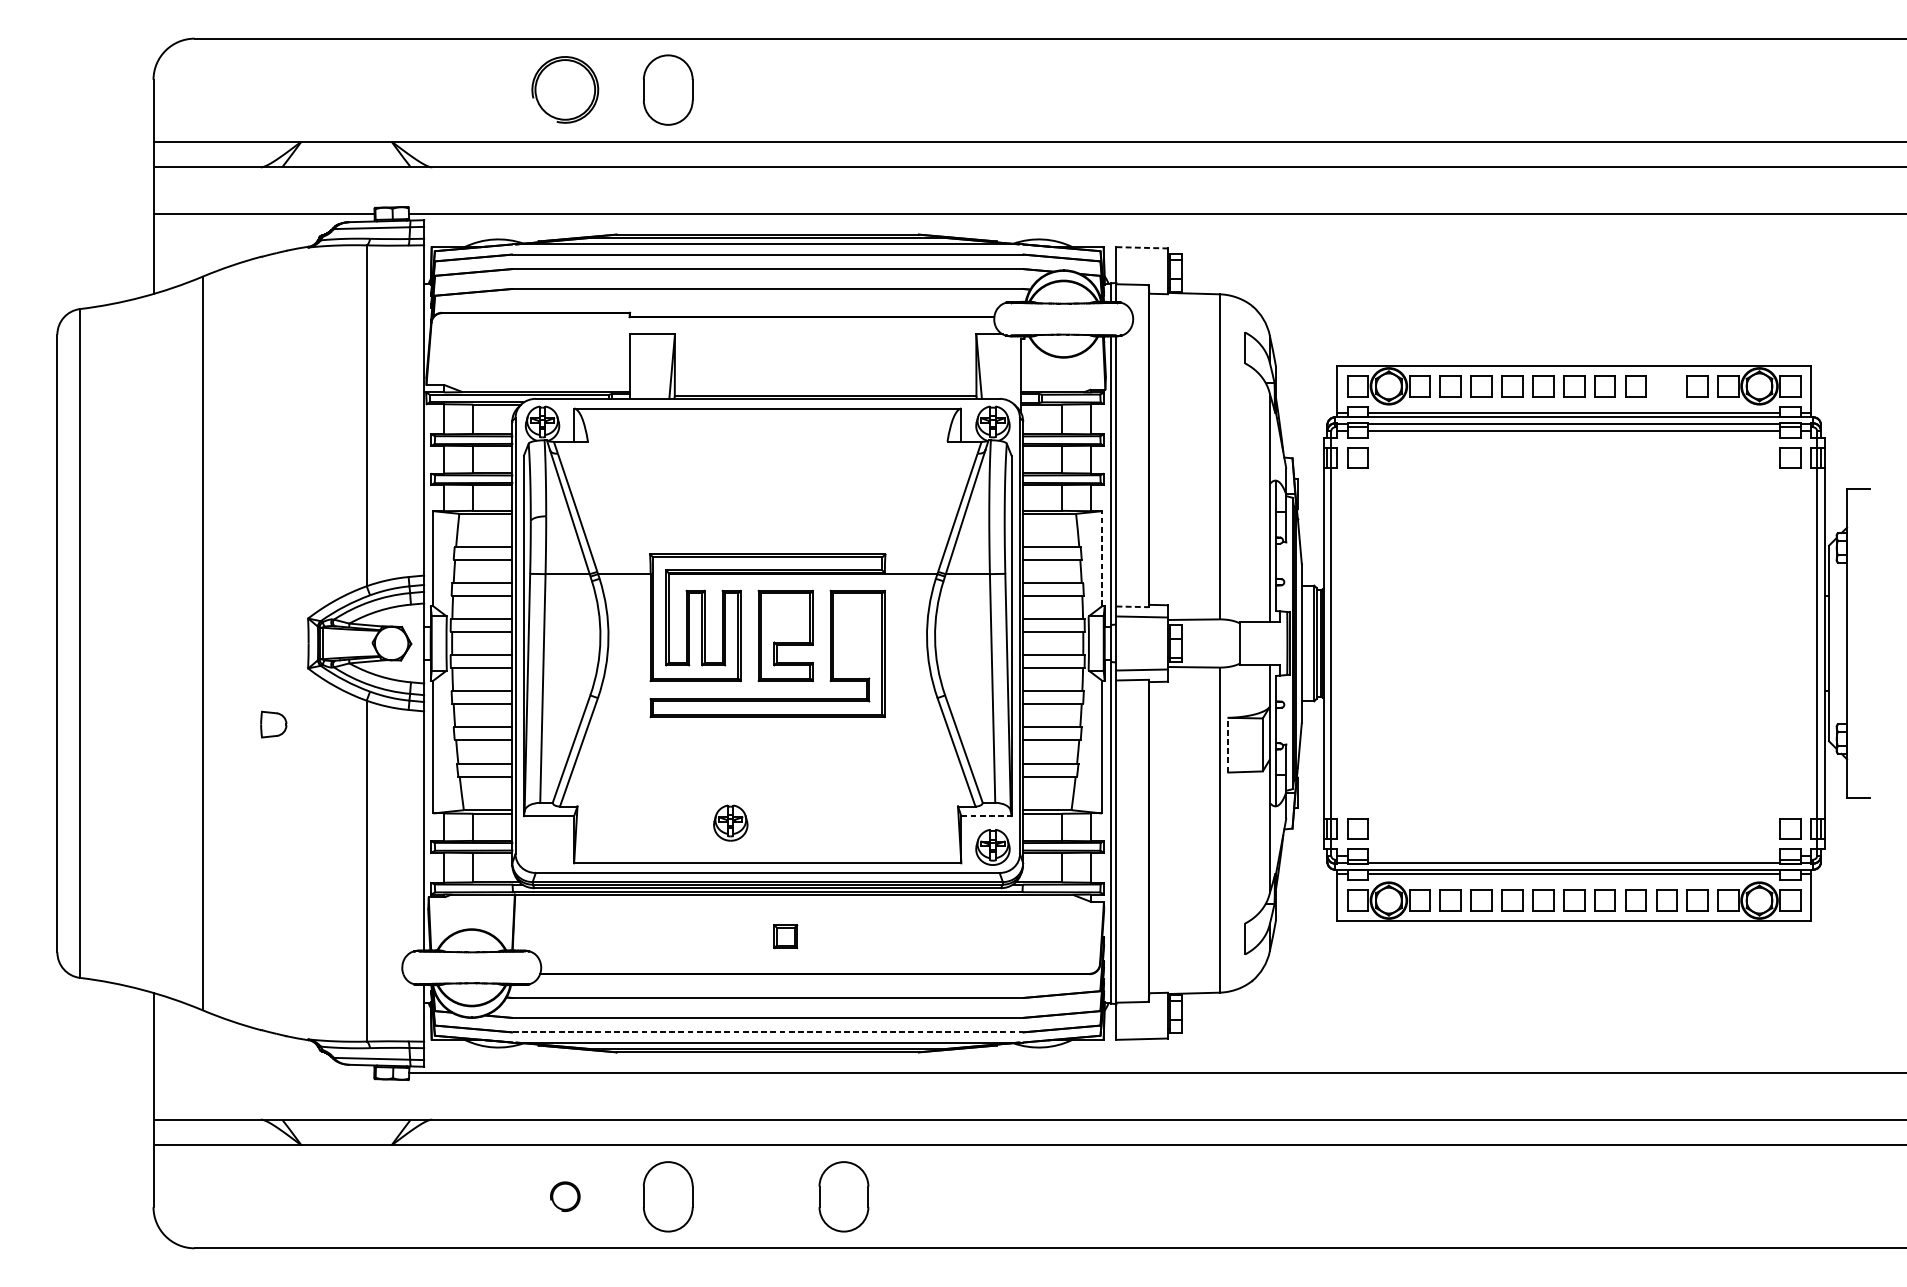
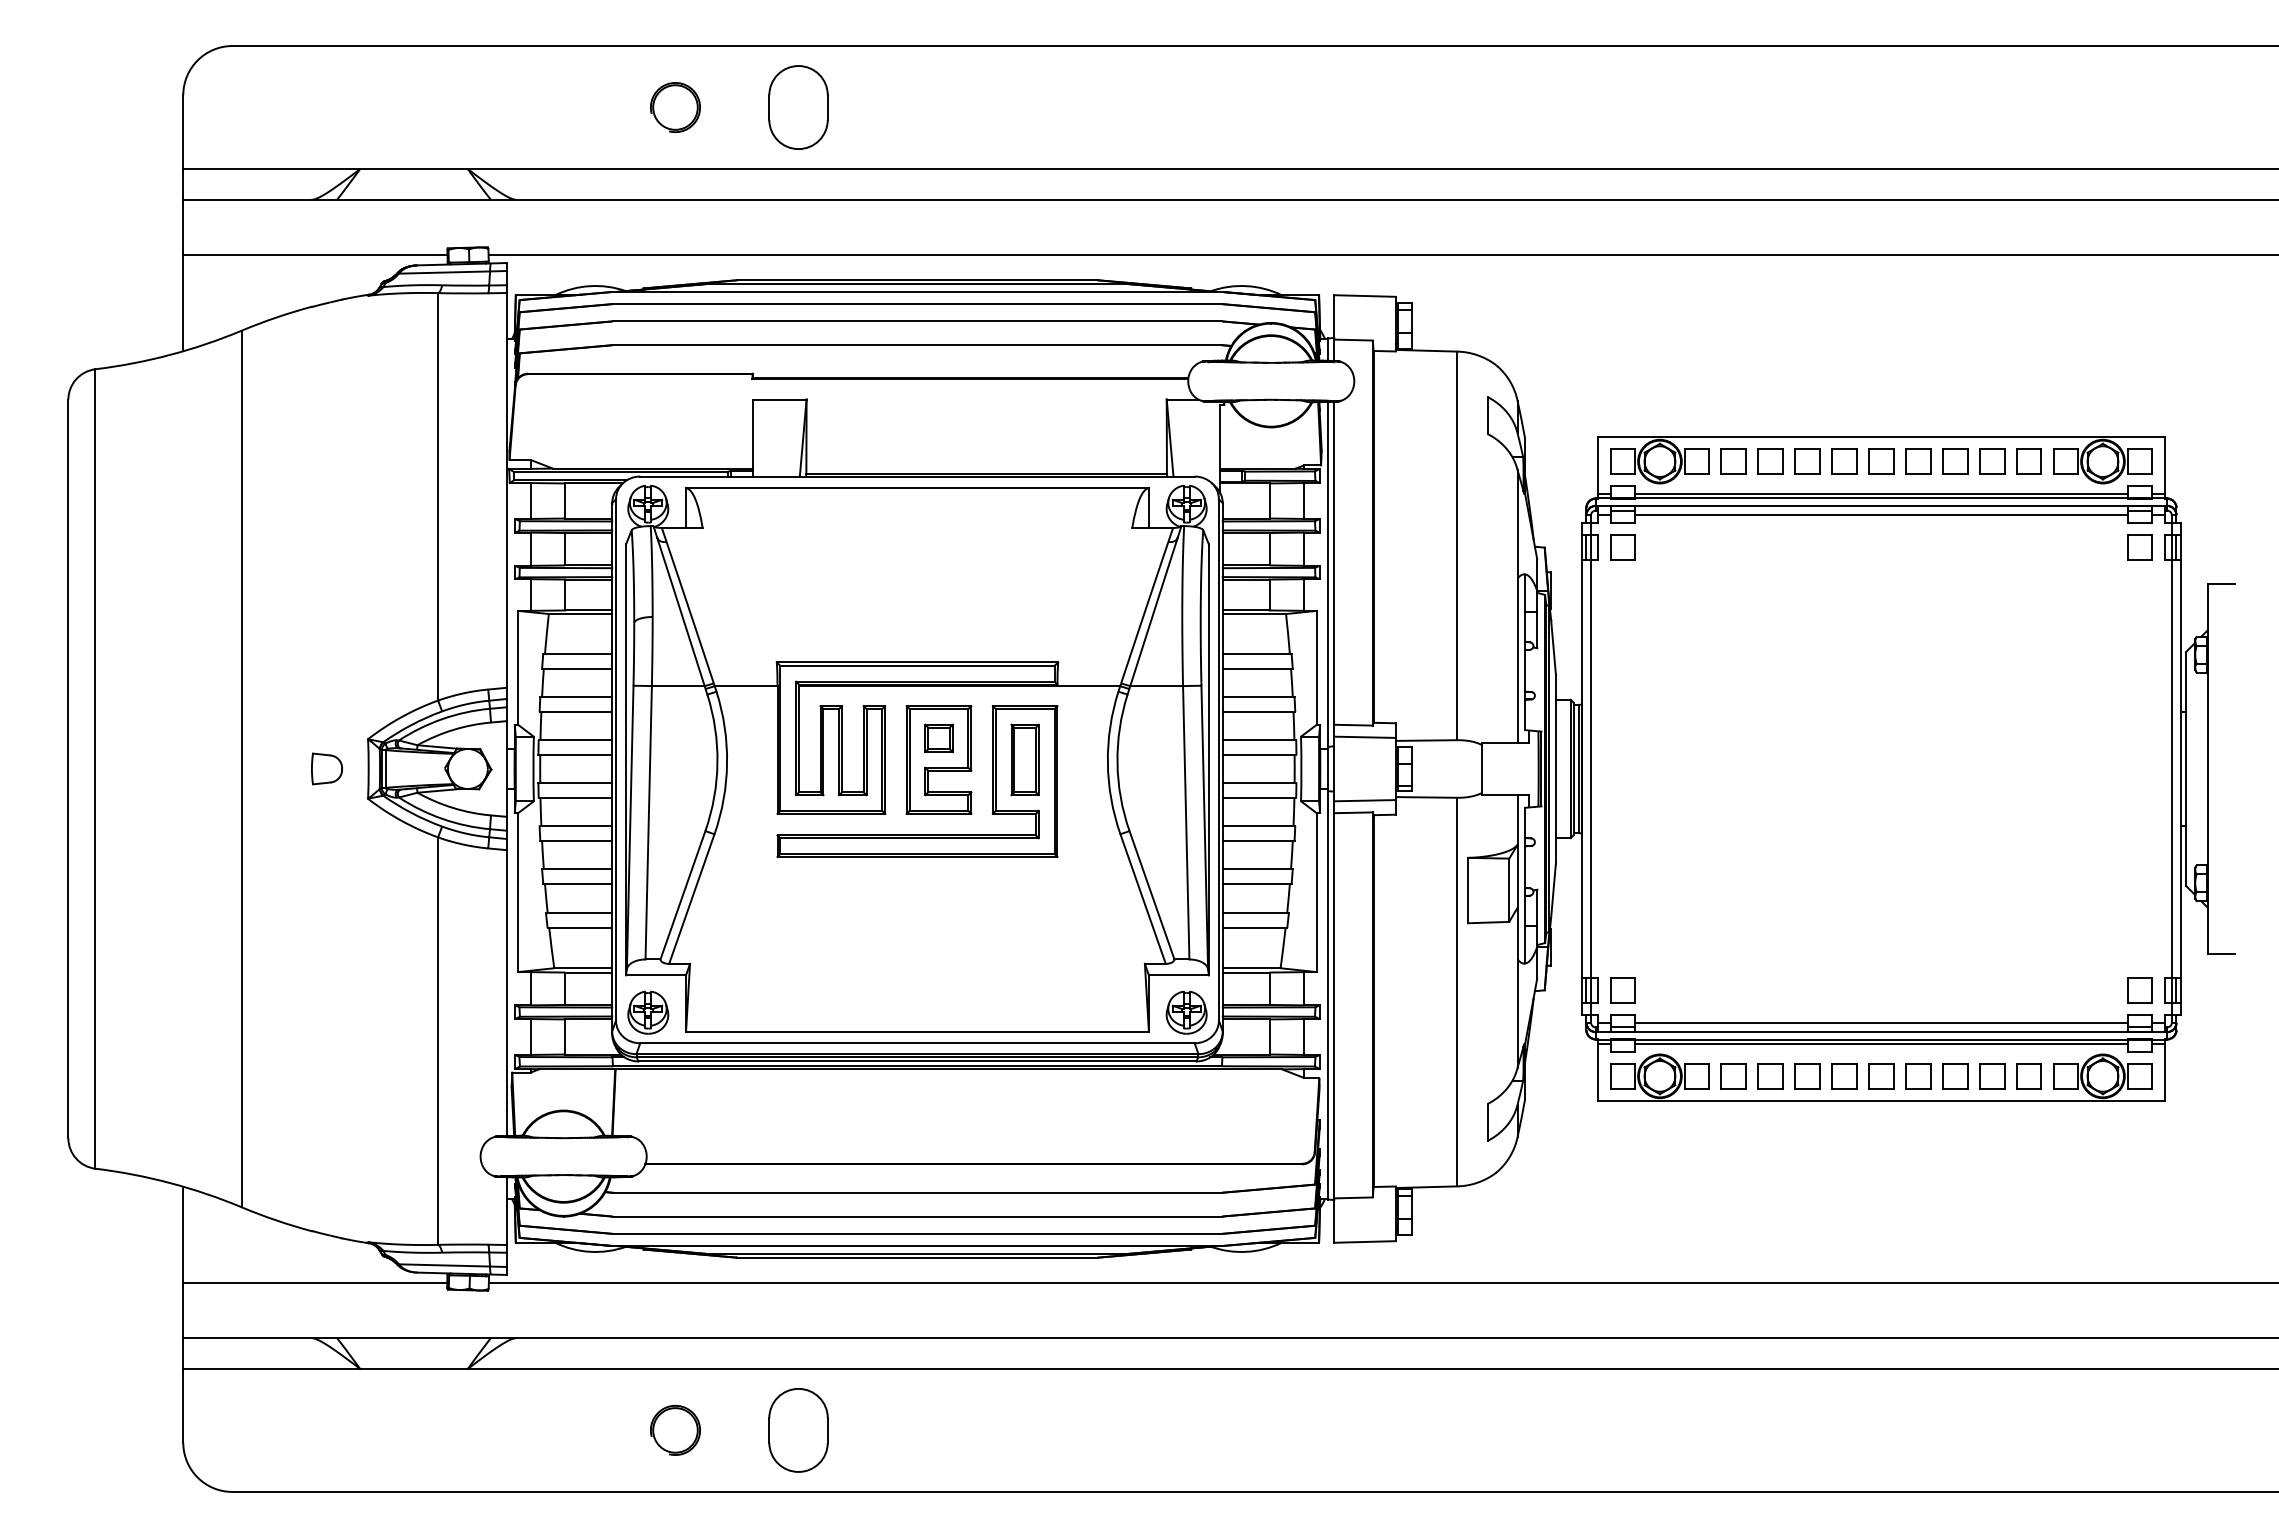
part: (565, 90) -> (675, 107), size x0.62
line: (1142, 248) -> (1365, 296), dashed -> solid
part: (1667, 386) -> (1992, 461), added
line: (1102, 558) -> (1317, 667), dashed -> solid
line: (1133, 607) -> (1354, 725), dashed -> solid
part: (857, 635) -> (1024, 759), added
part: (273, 724) -> (326, 768), moved
line: (1228, 745) -> (1468, 890), dashed -> solid
line: (986, 816) -> (1178, 975), dashed -> solid
part: (730, 822) -> (648, 1012), moved
line: (1574, 855) -> (1881, 1022), added
part: (785, 936) -> (938, 738), moved
line: (767, 1032) -> (917, 1233), dashed -> solid
line: (264, 1073) -> (315, 1282), added
part: (565, 1196) -> (675, 1429), size x1.43
part: (843, 1196) -> (1008, 1430), removed

